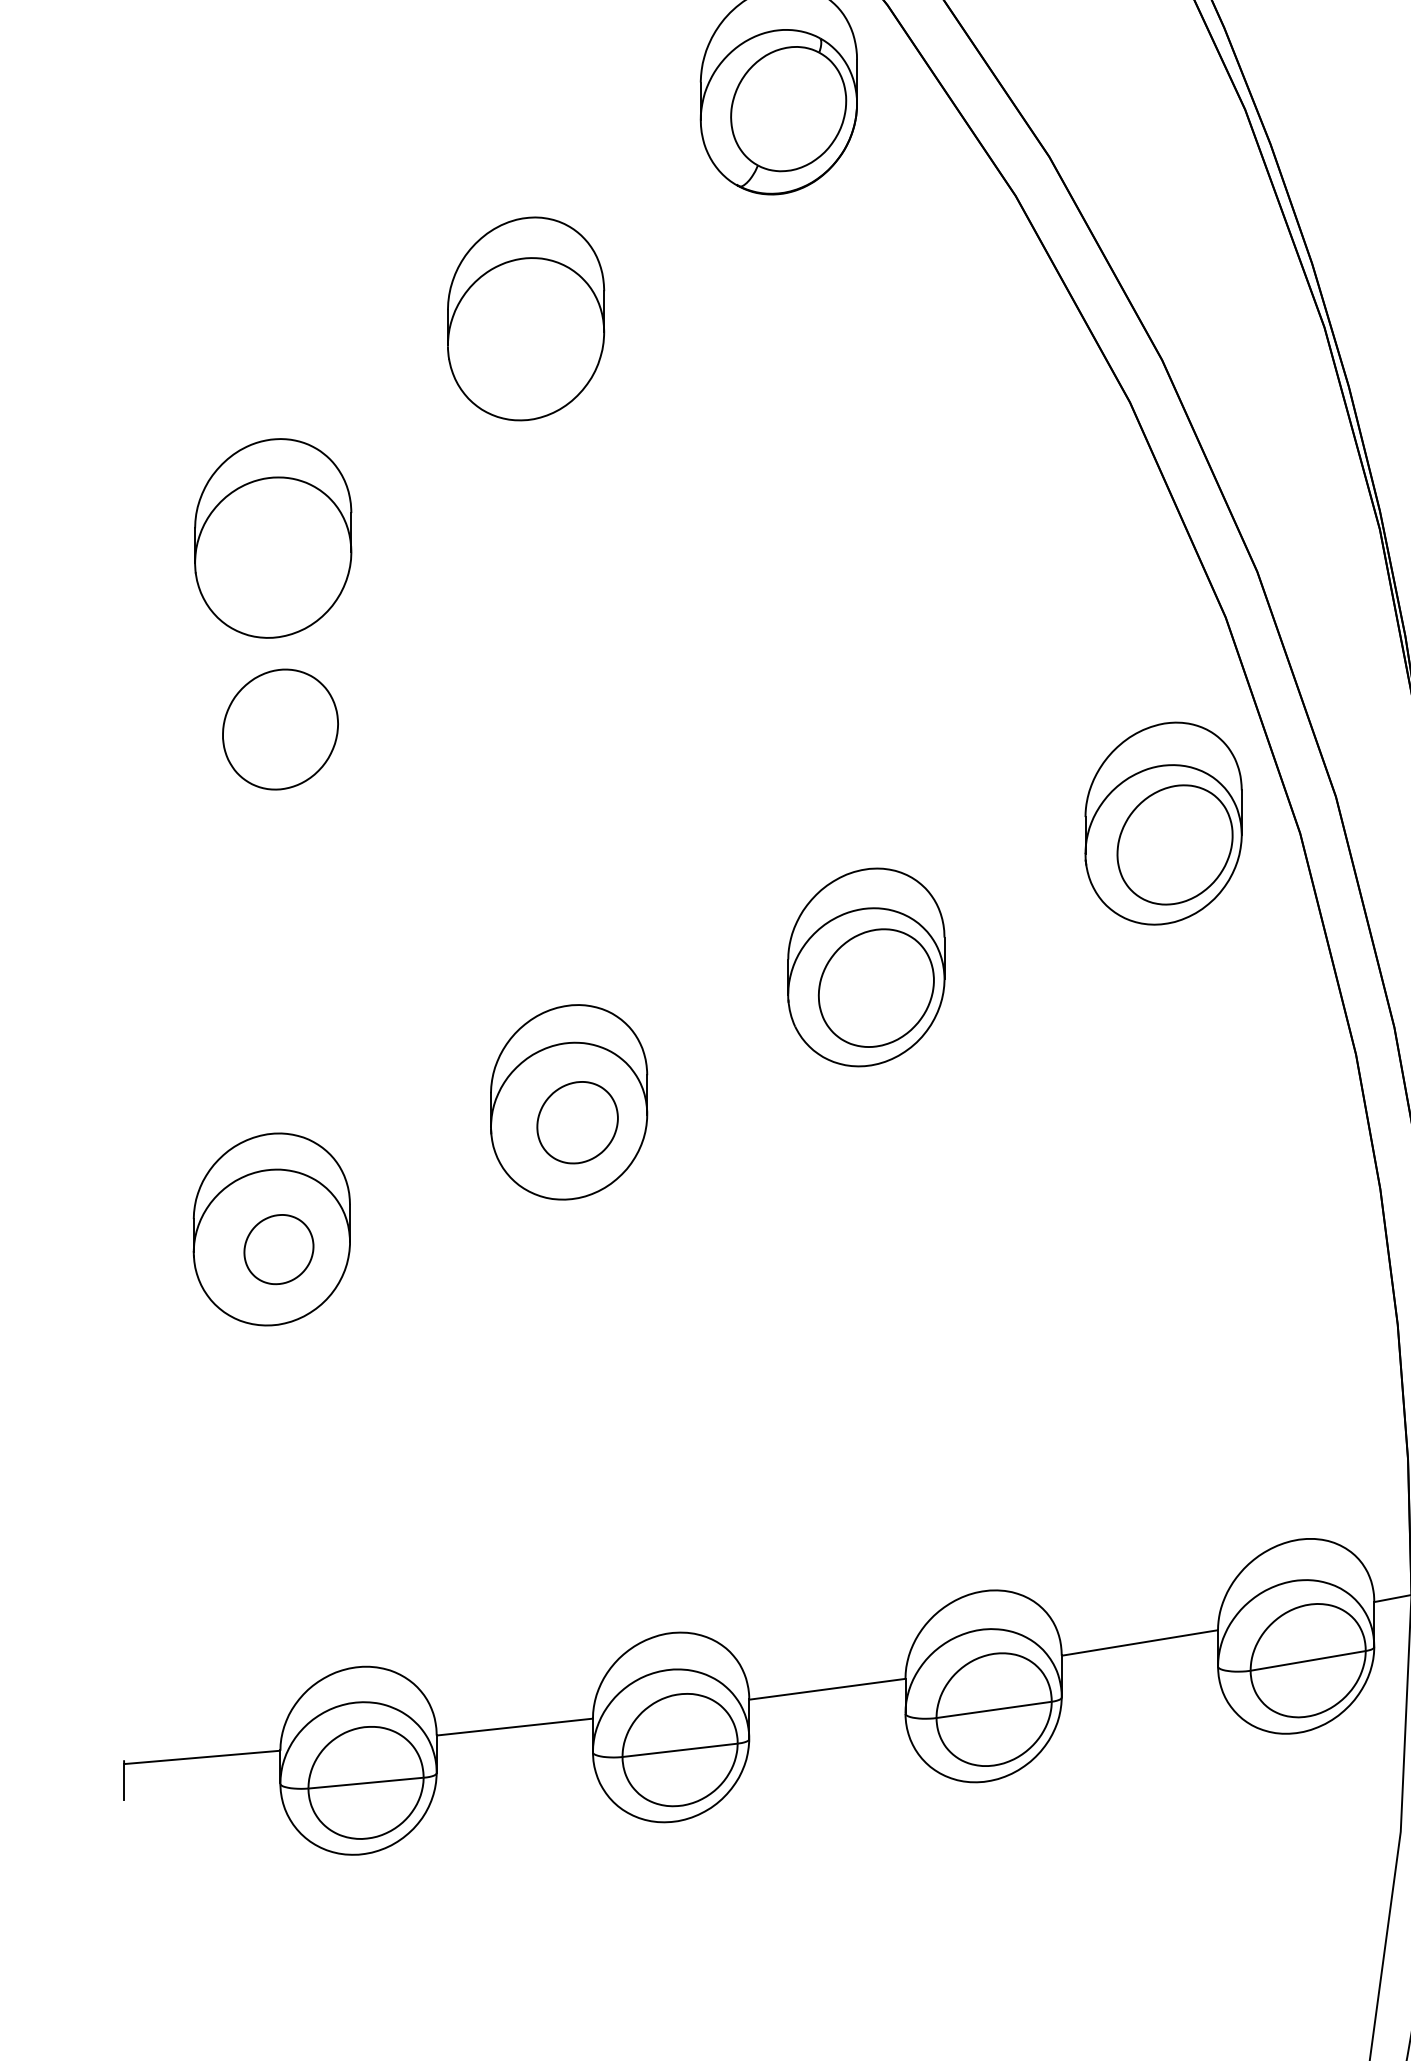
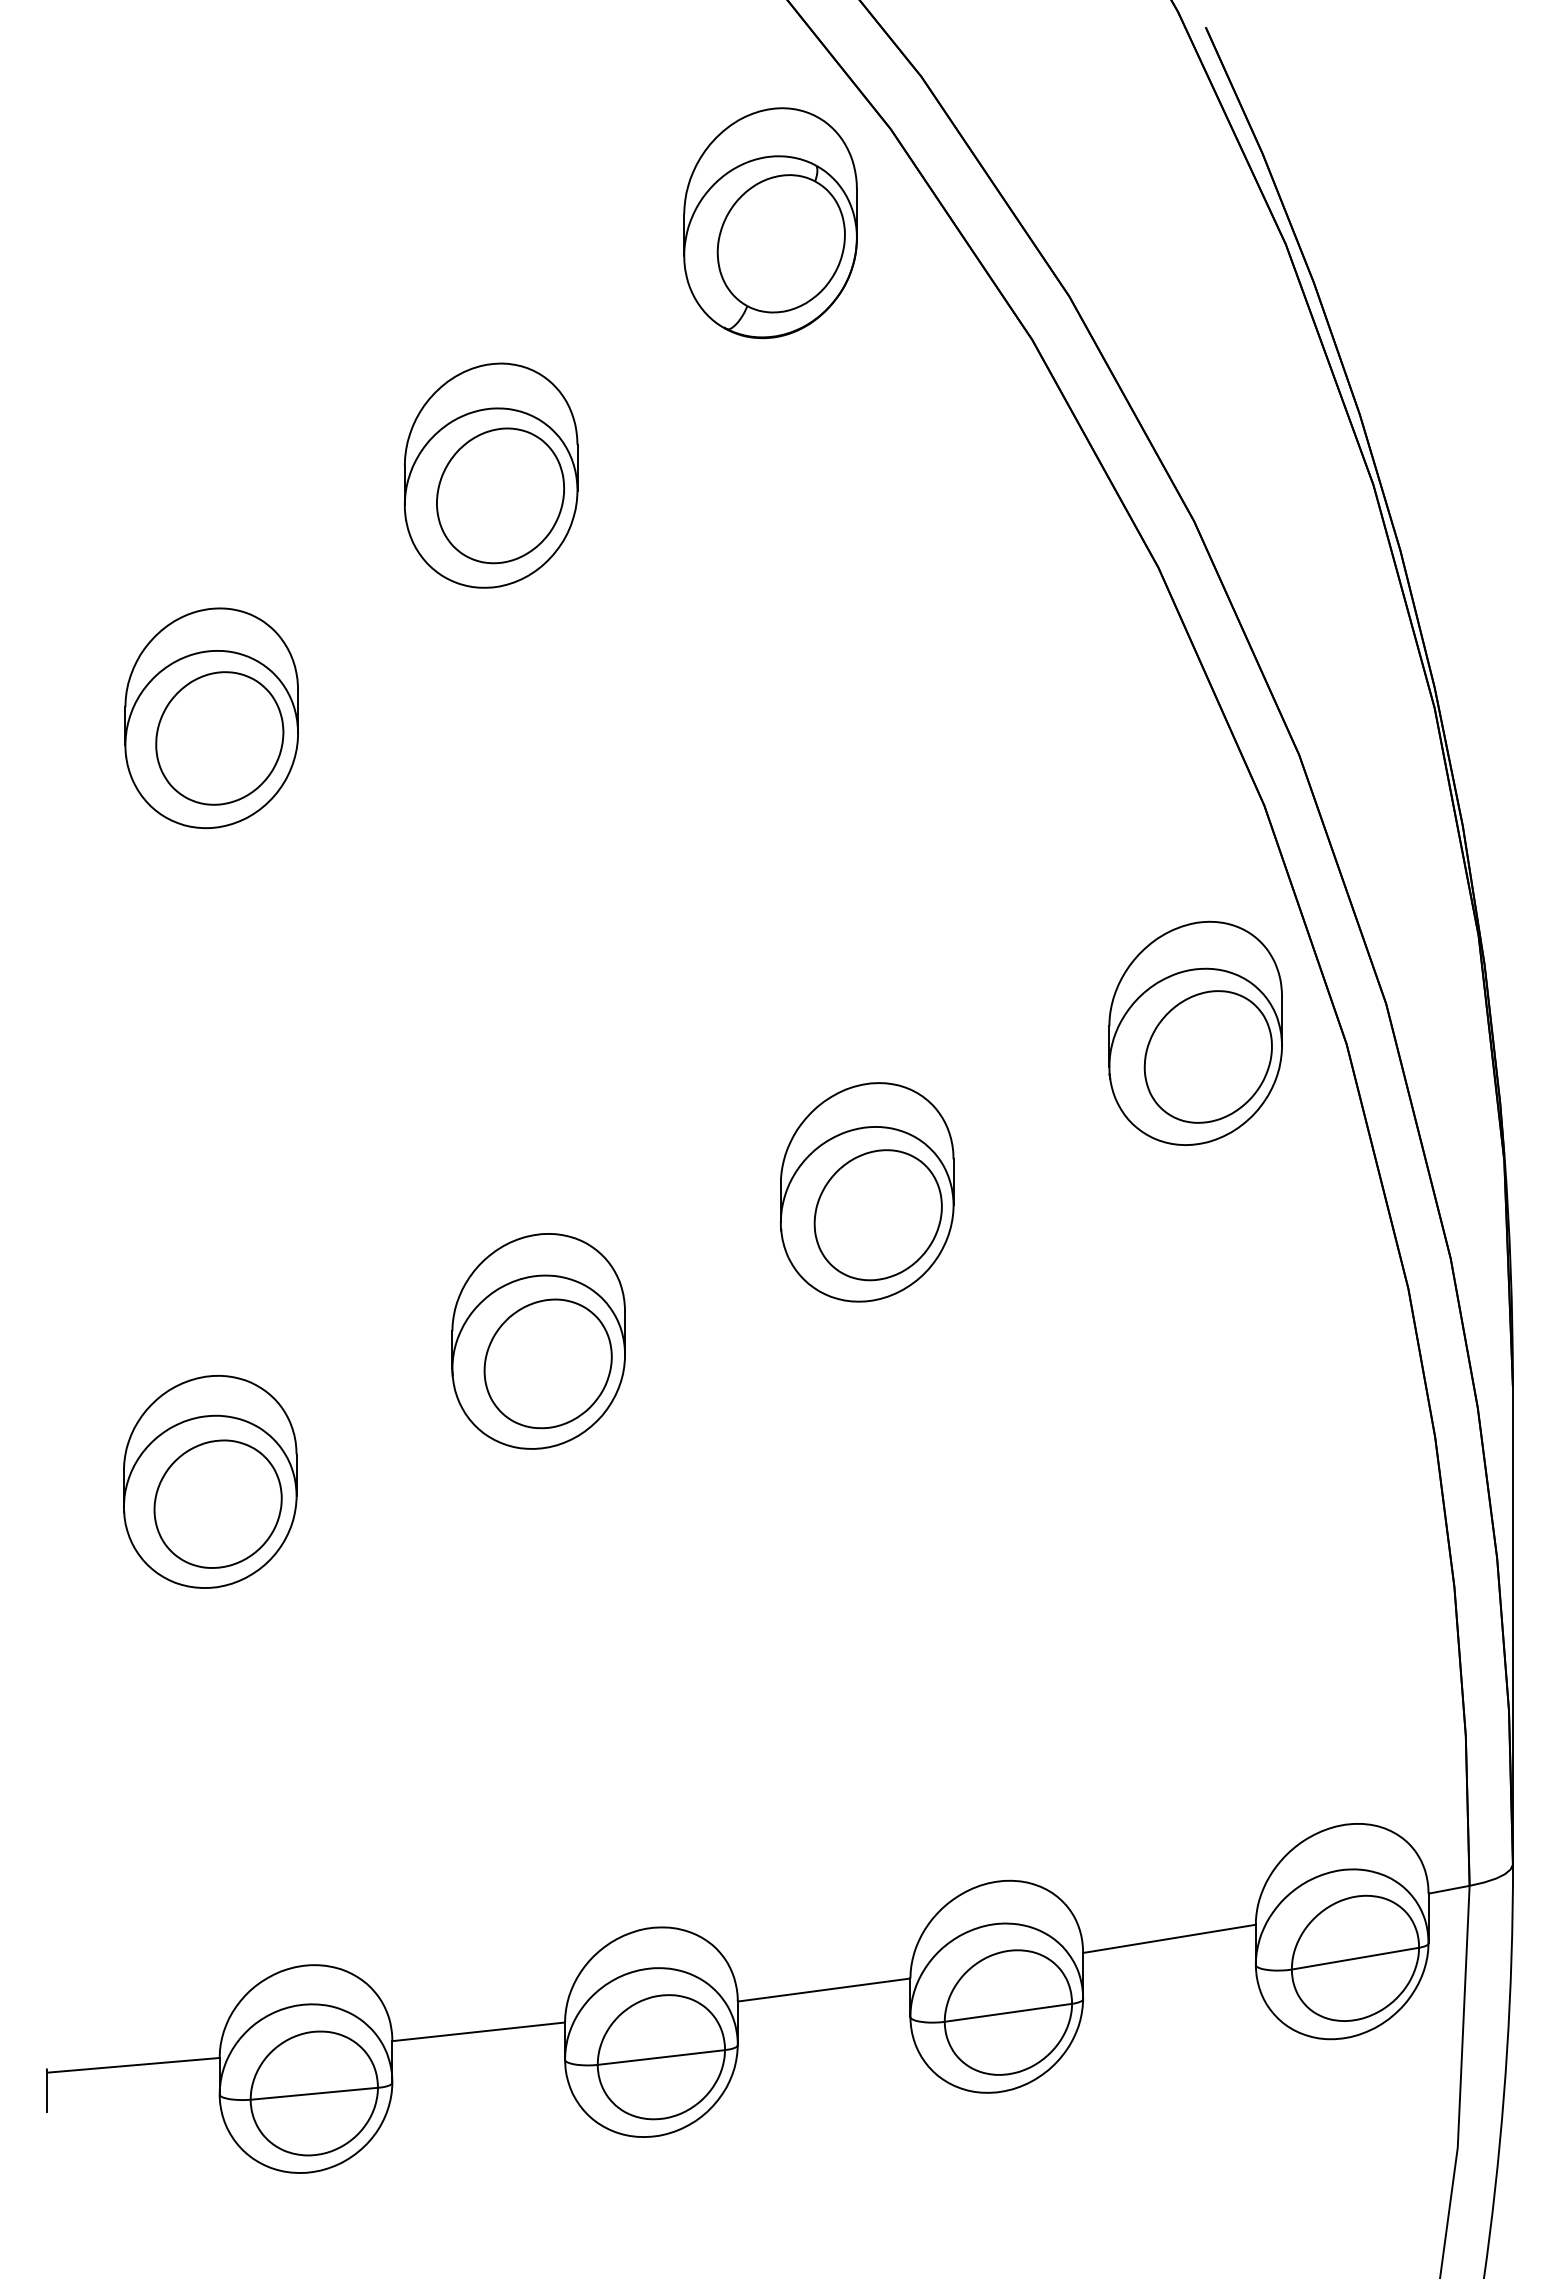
part: (534, 336) -> (500, 495), added
part: (280, 729) -> (219, 738), moved
part: (577, 1122) -> (547, 1363), size x1.43
part: (278, 1249) -> (217, 1503), size x1.67

